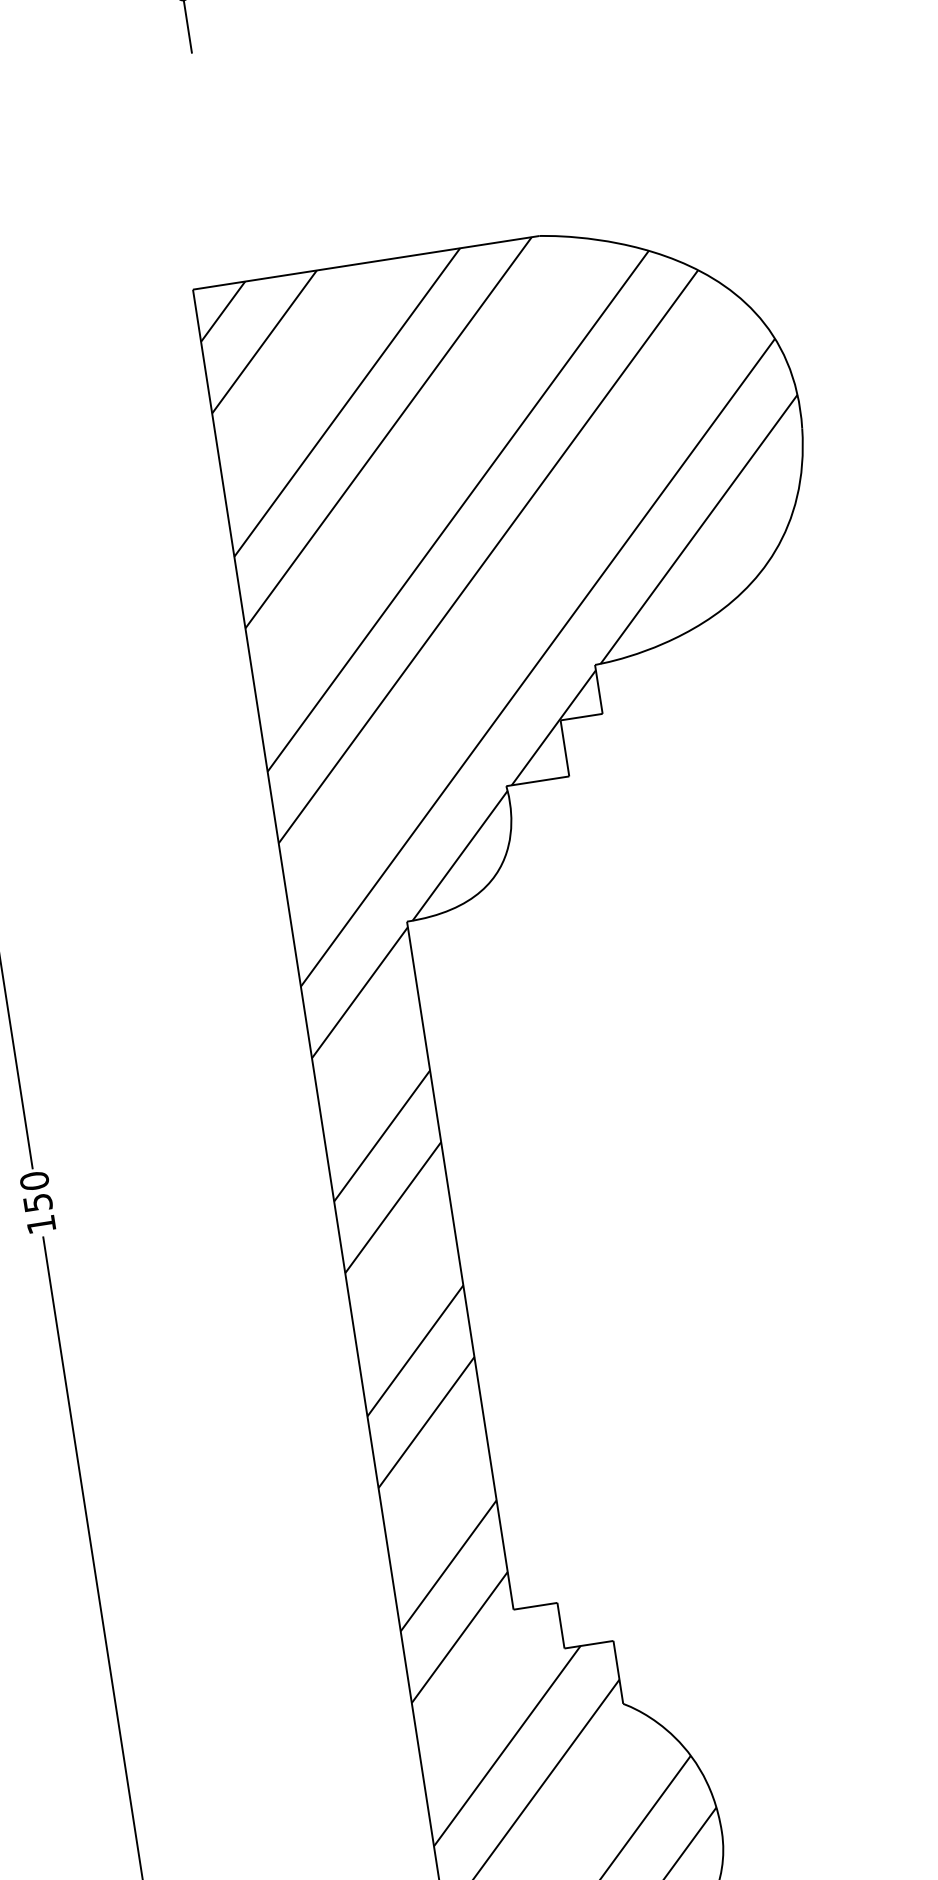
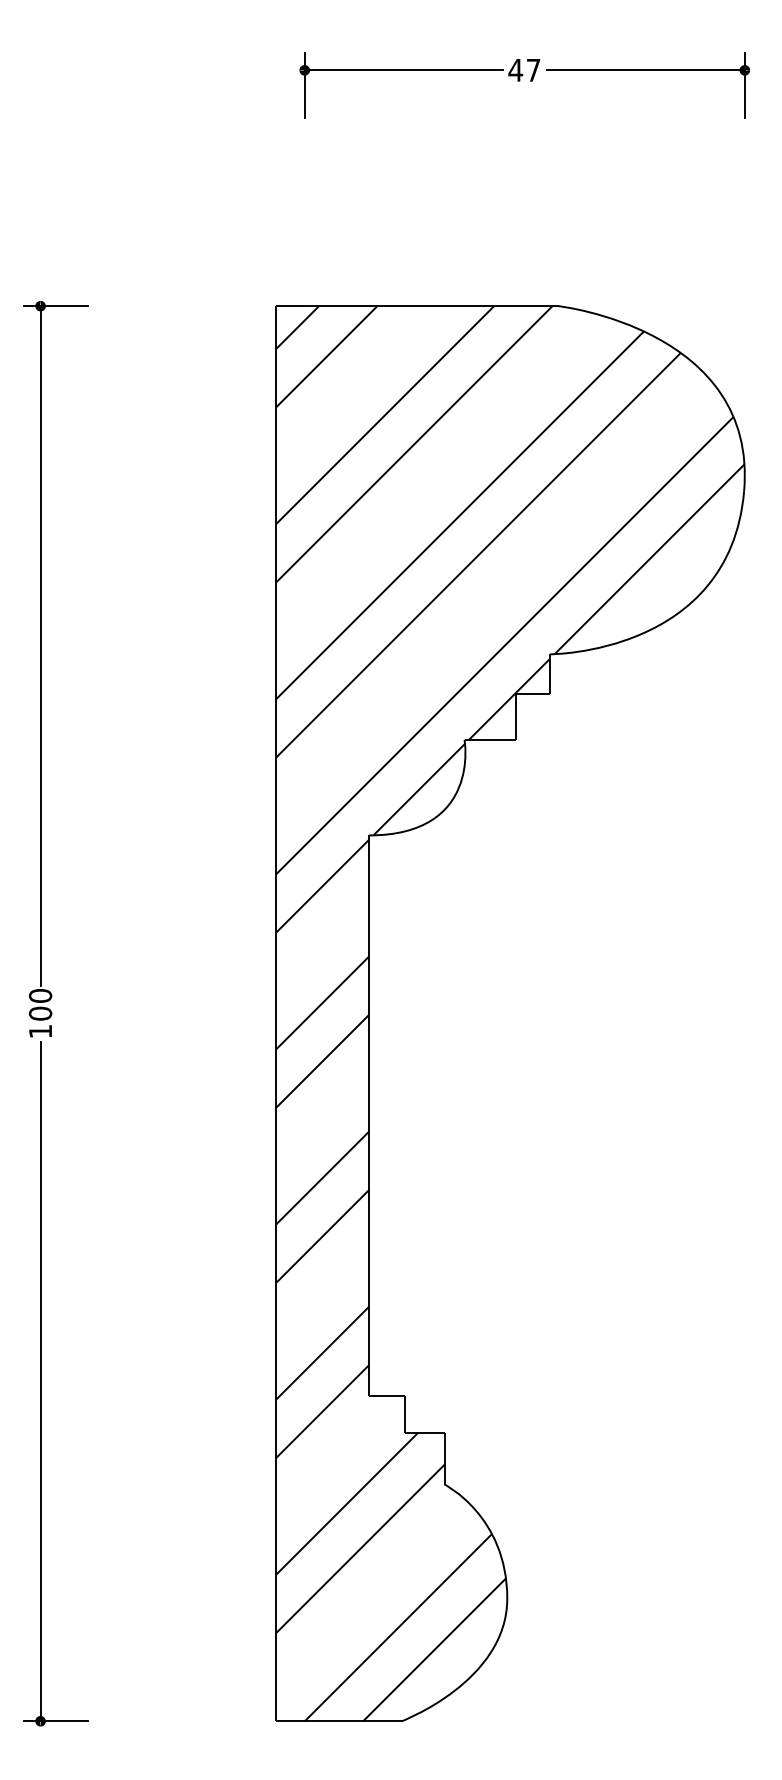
text: (37, 1202) -> (40, 1013), 150 -> 100

